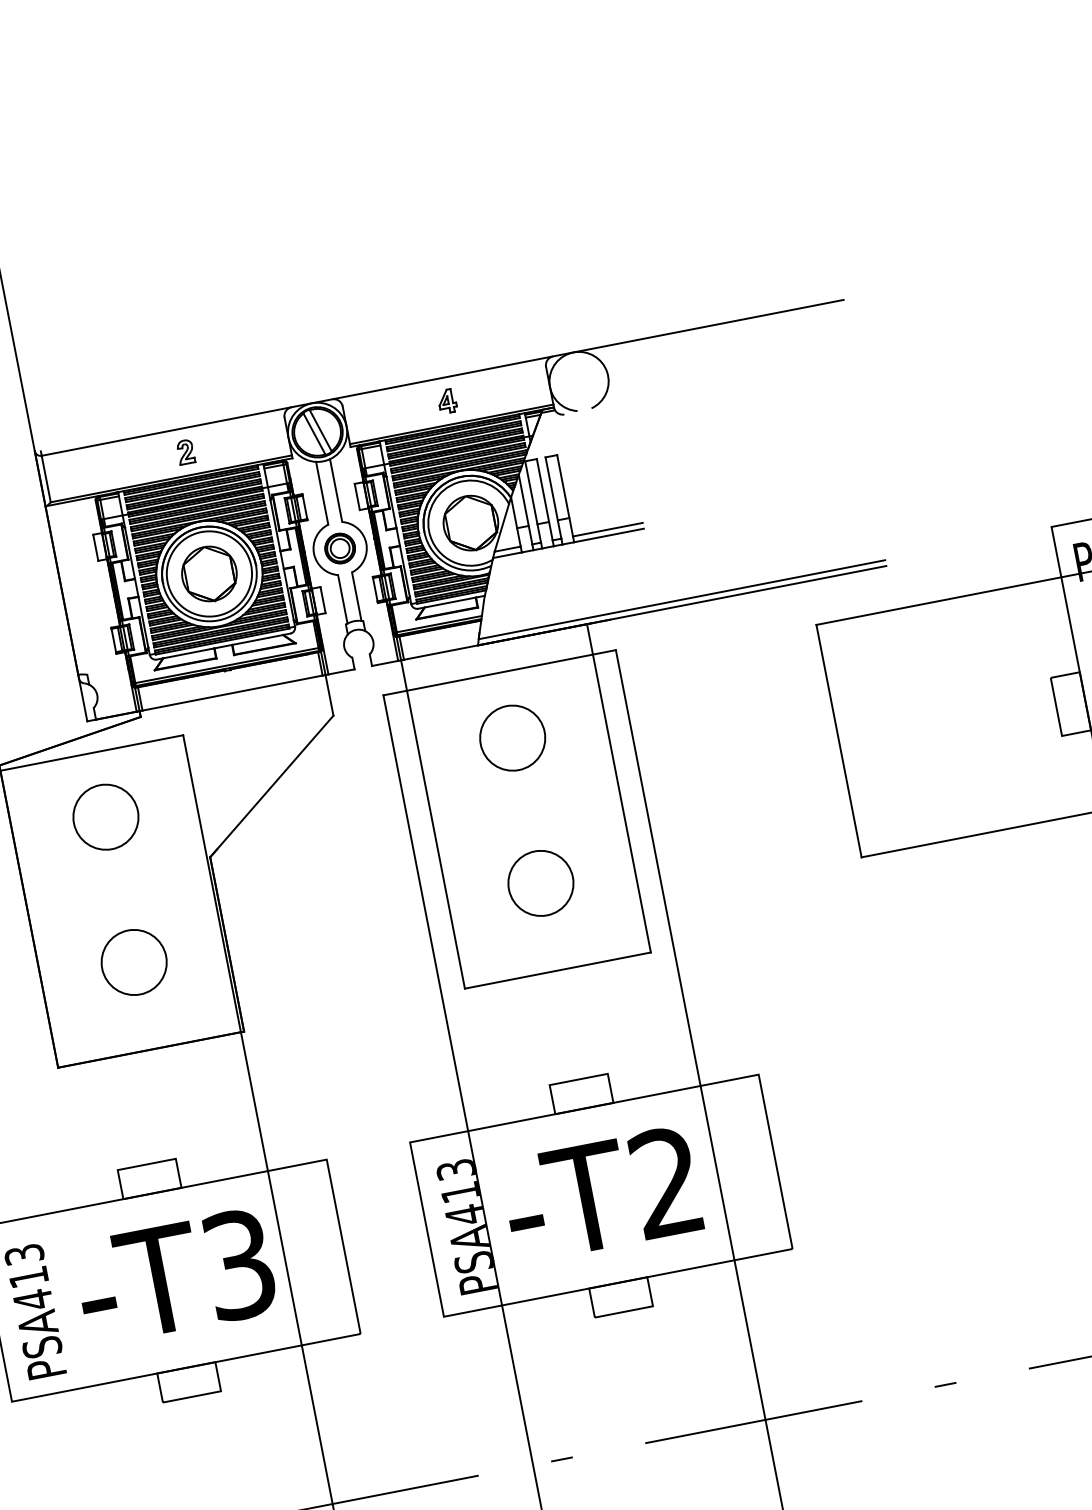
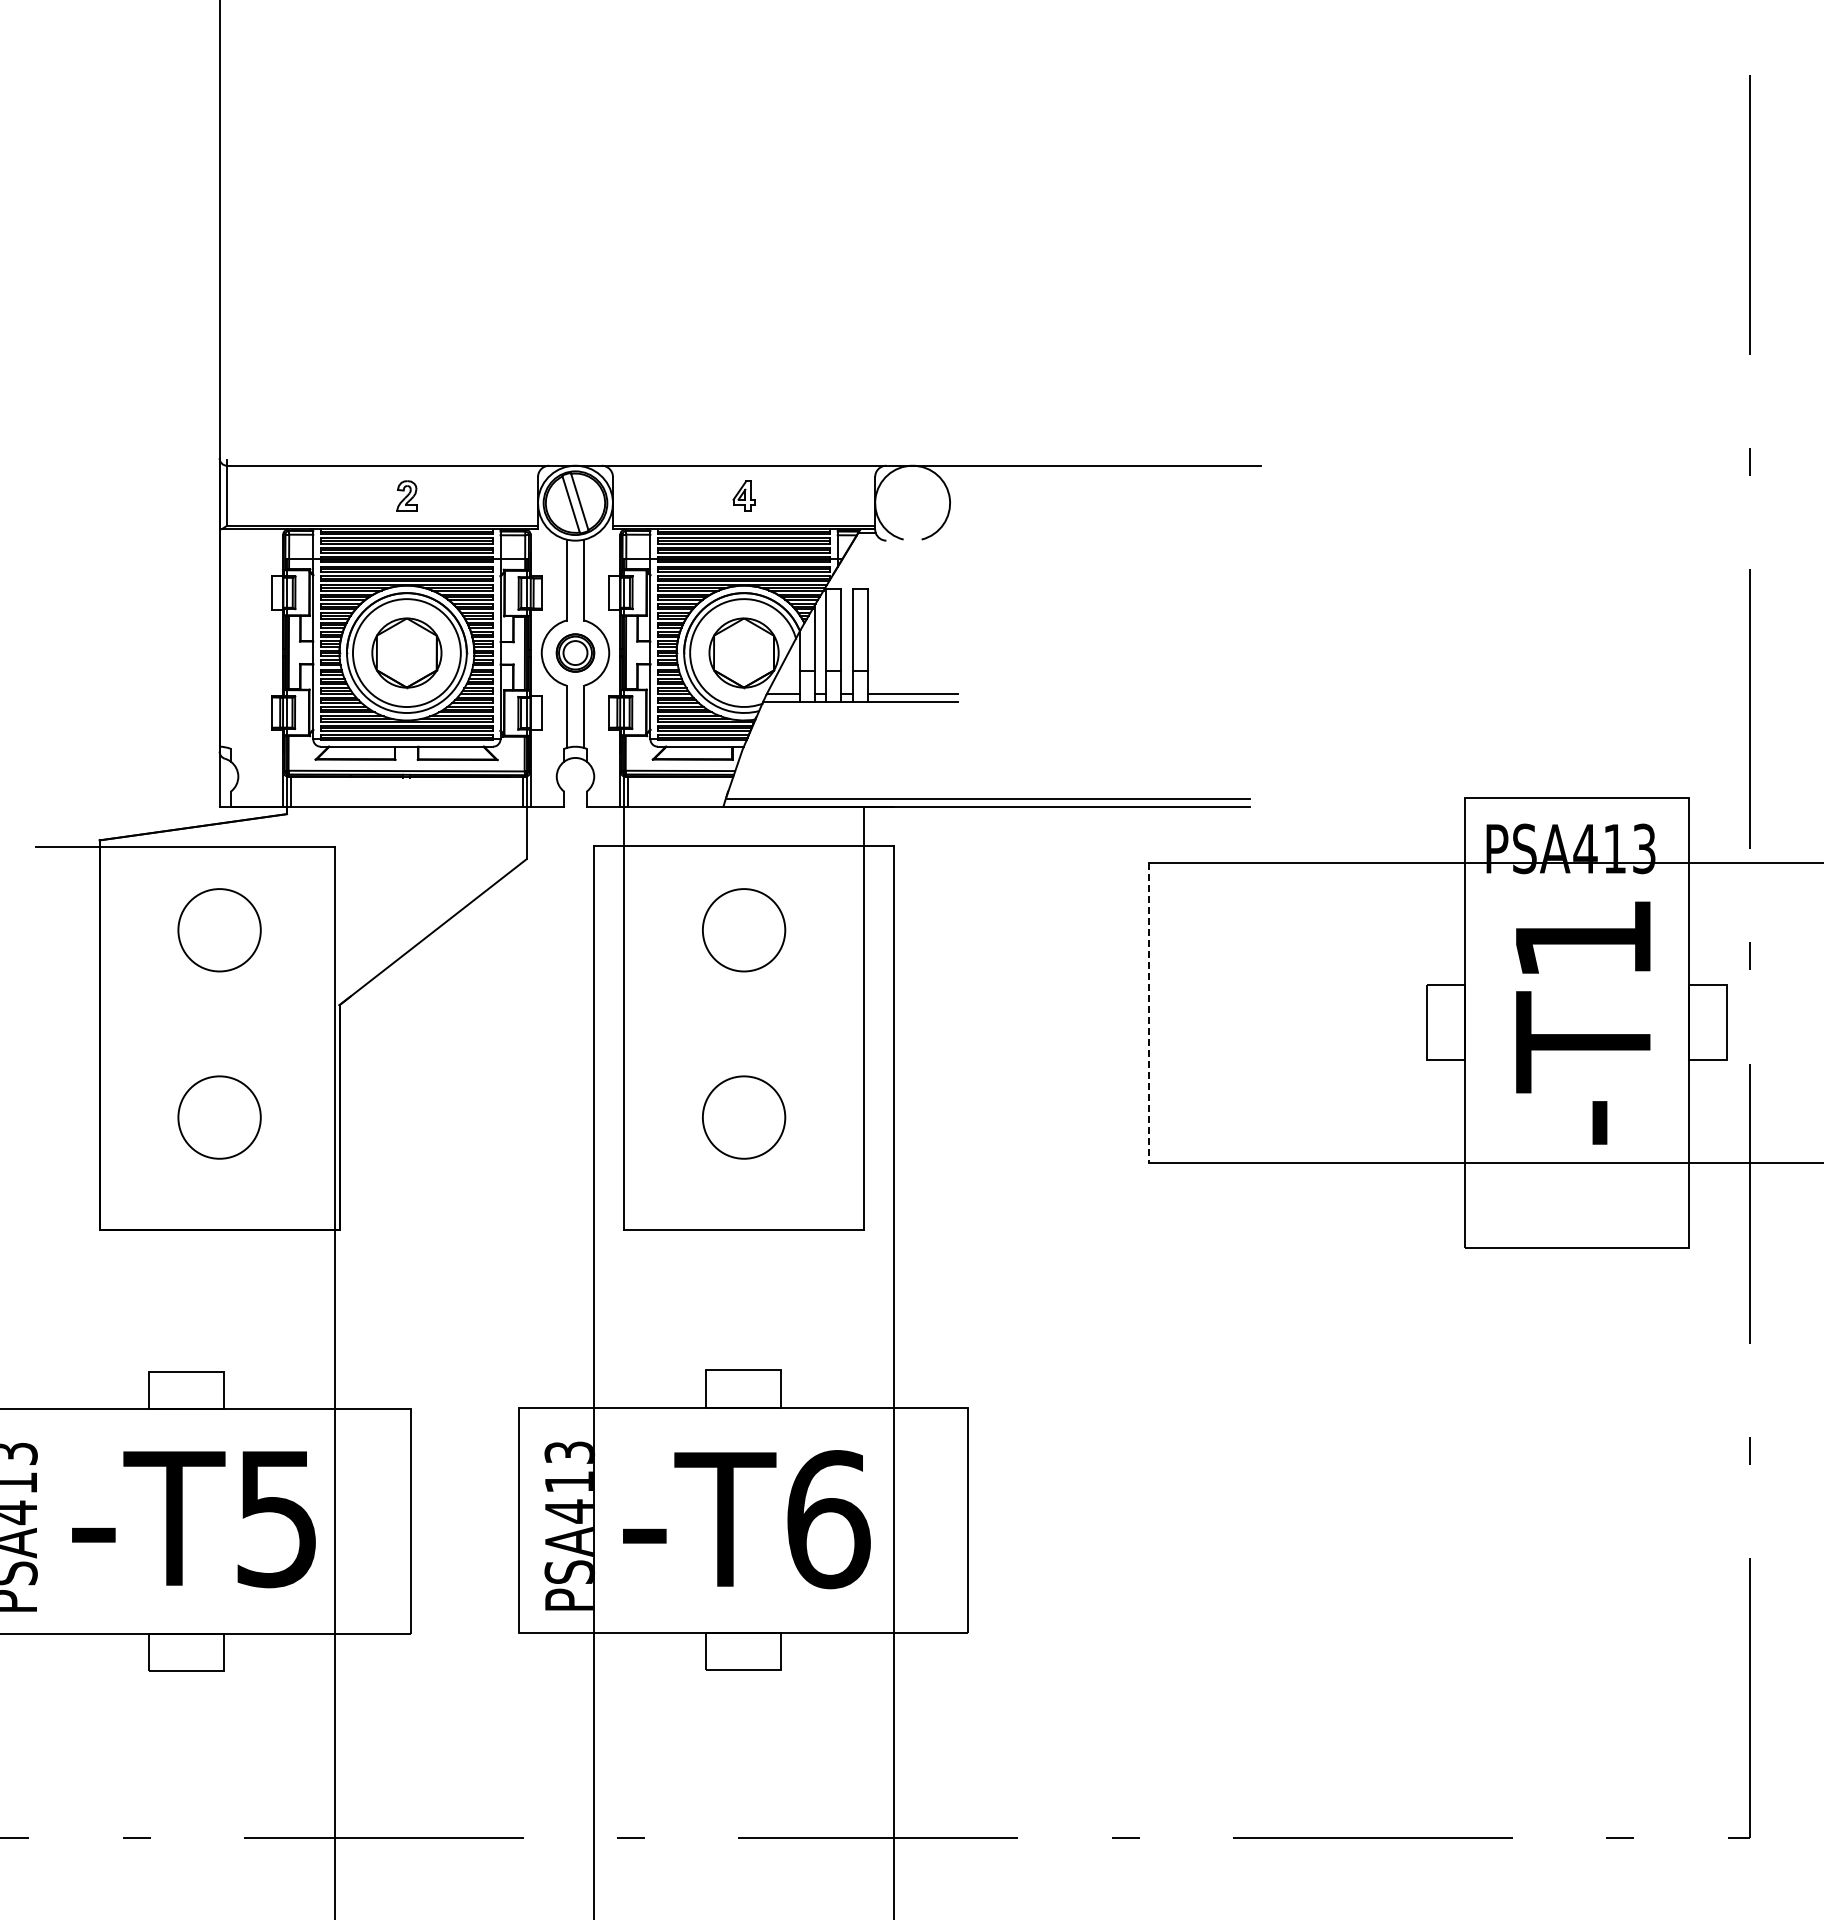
line: (838, 740) -> (1148, 1012), solid -> dashed
text: (667, 1182) -> (828, 1519), -T2 -> -T6
text: (239, 1264) -> (277, 1518), -T3 -> -T5

